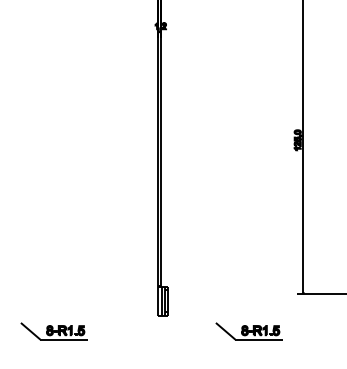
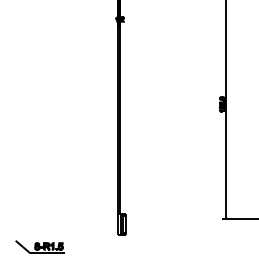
part: (248, 331) -> (185, 247), removed

